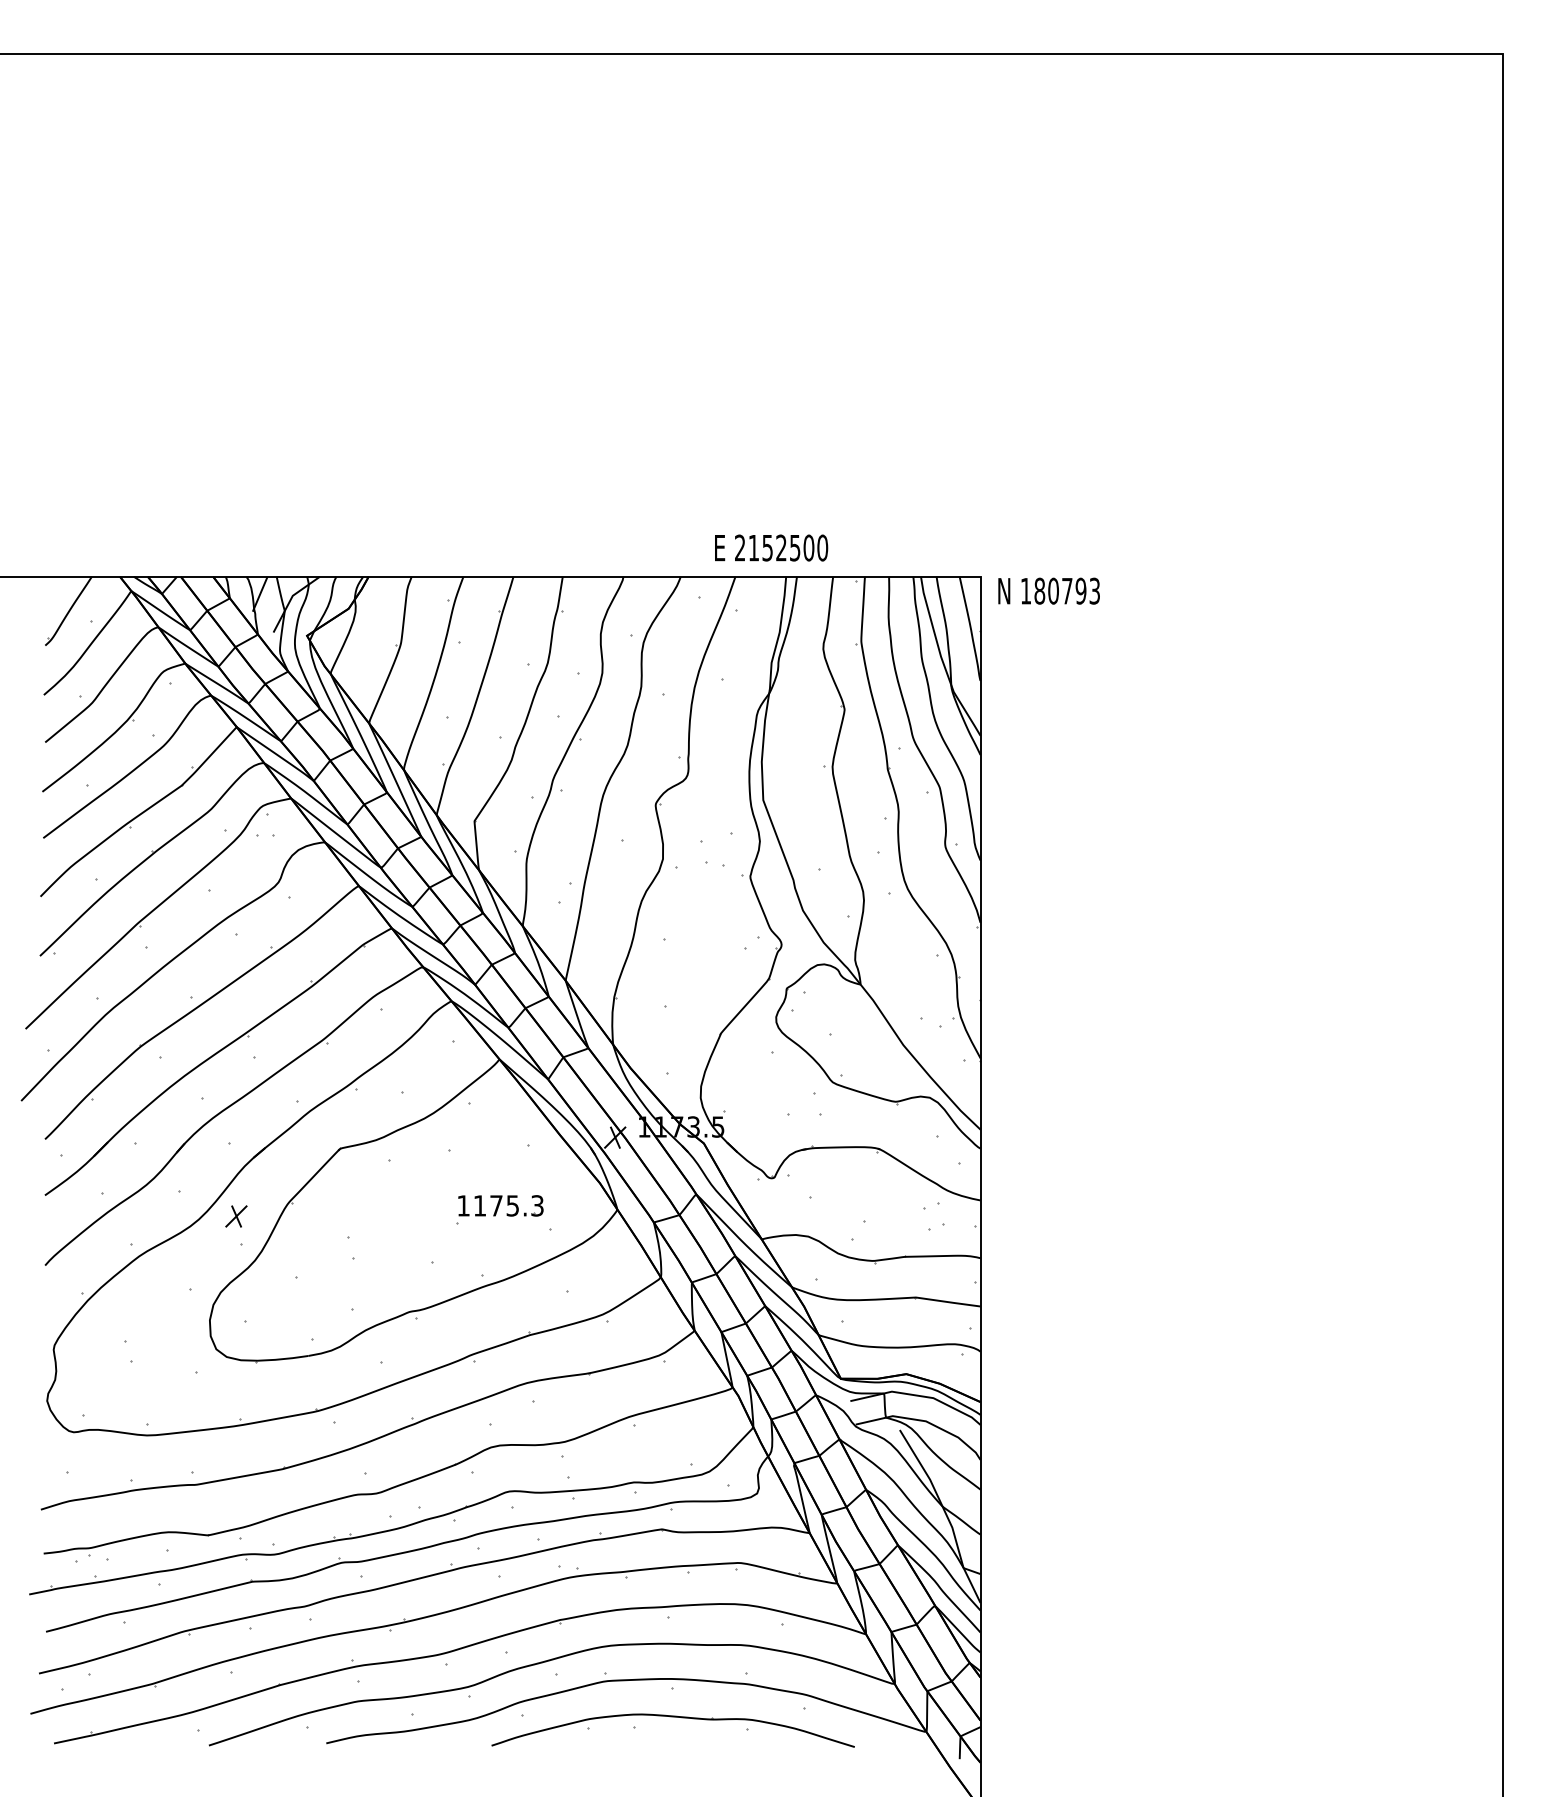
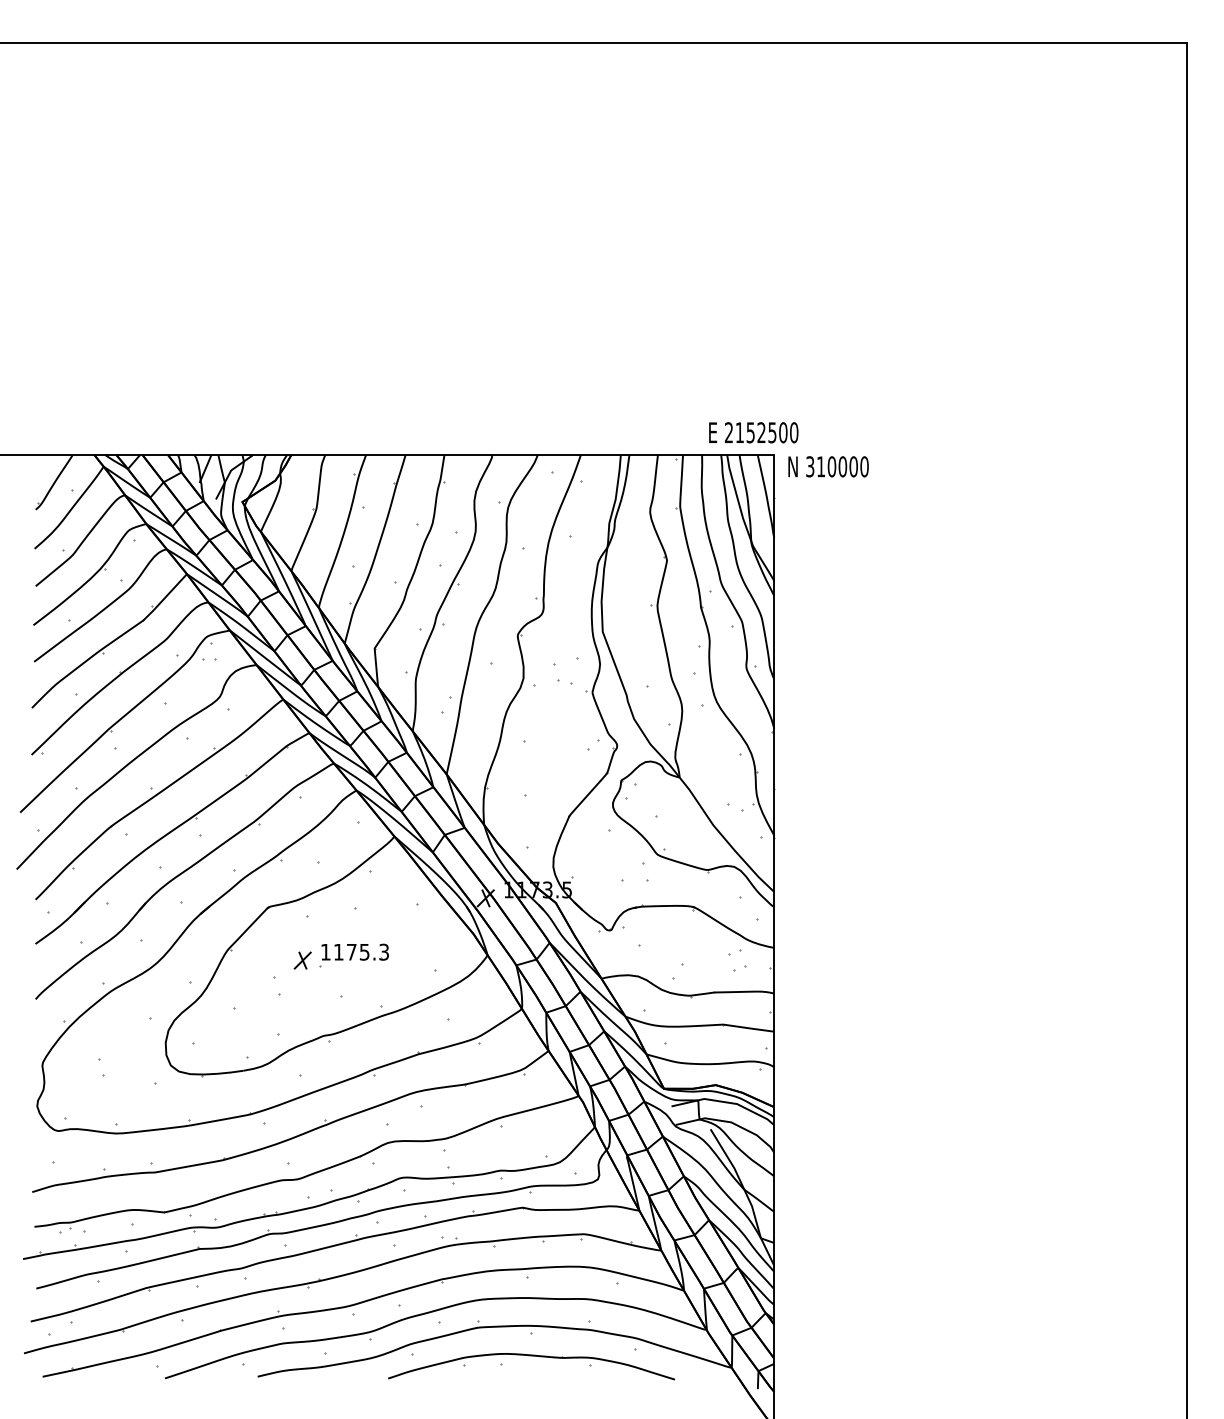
text: (771, 547) -> (753, 432), moved
text: (1060, 590) -> (837, 466), 180793 -> 310000
part: (499, 1209) -> (354, 955), moved
part: (236, 1216) -> (302, 960), moved

